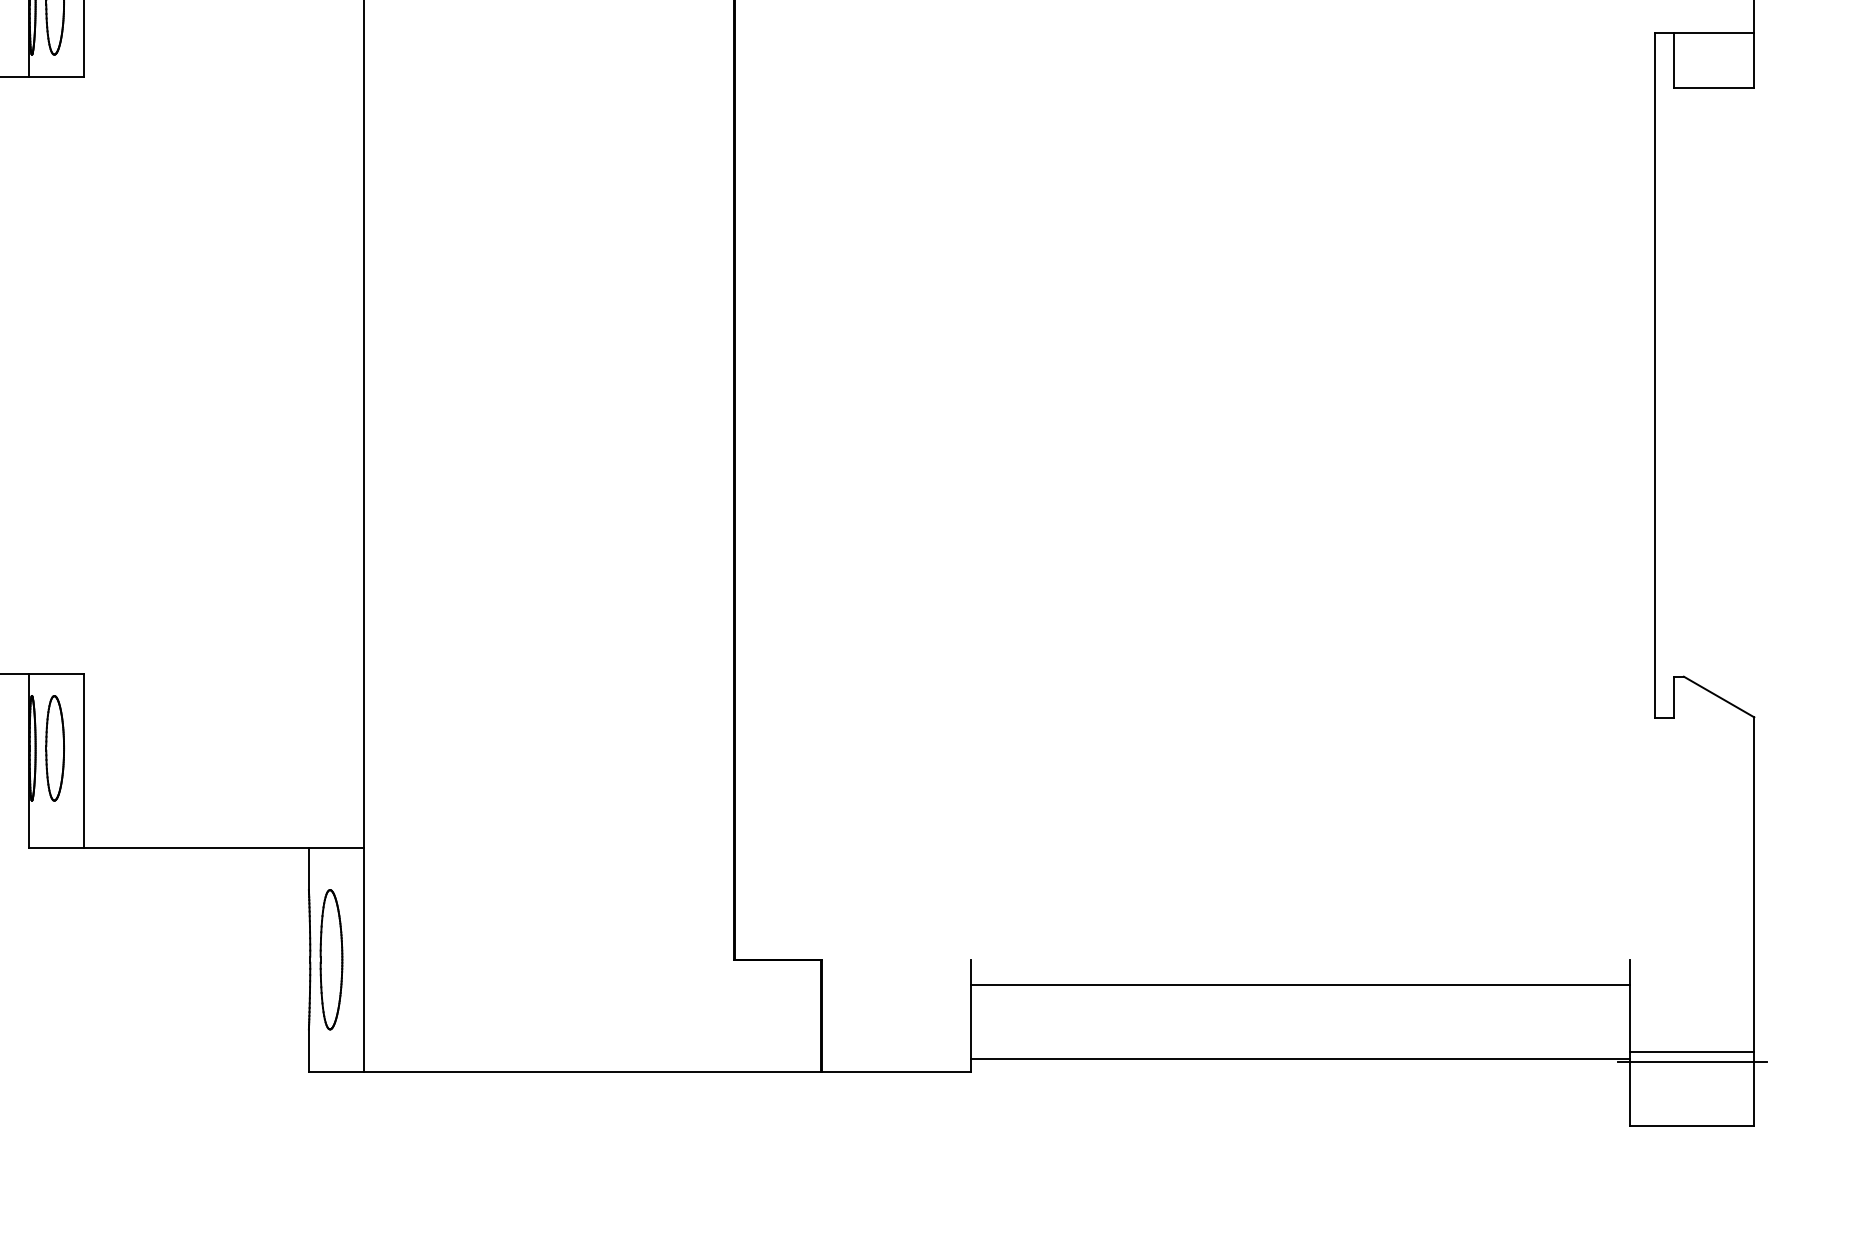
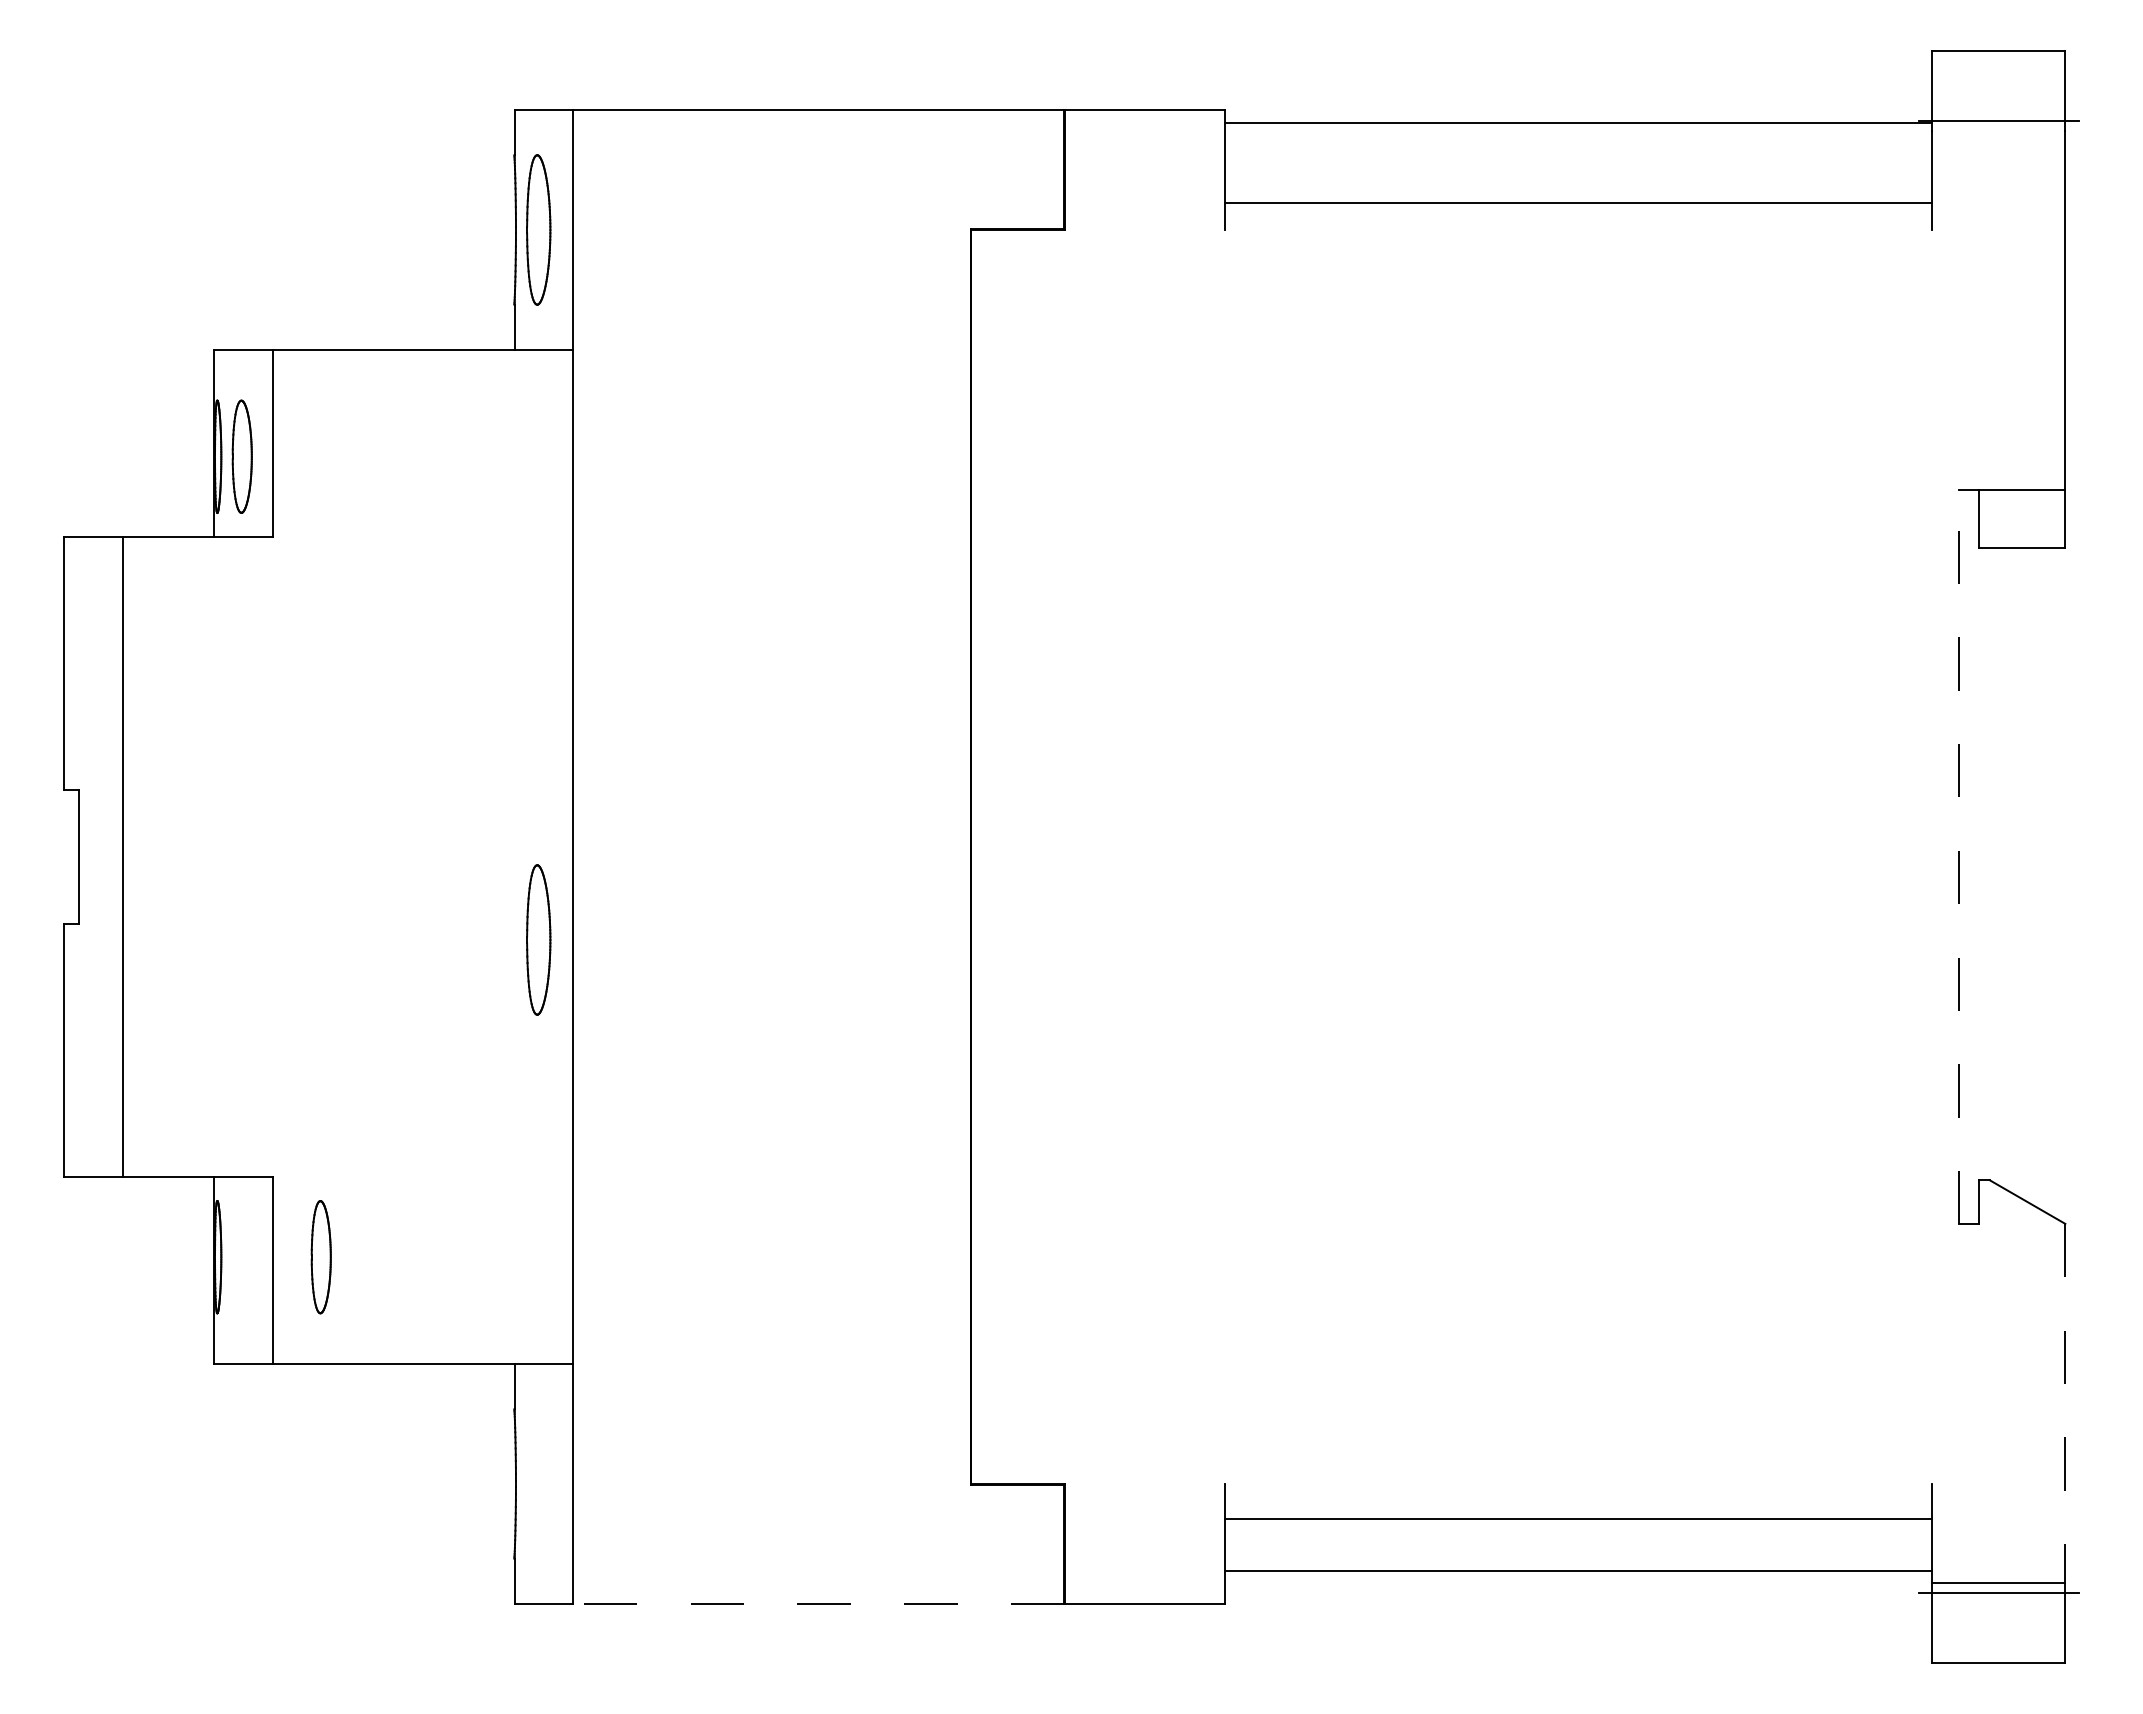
line: (1654, 374) -> (1958, 856), solid -> dashed
part: (54, 748) -> (320, 1257), moved
line: (1754, 884) -> (2065, 1403), solid -> dashed
part: (331, 959) -> (538, 939), moved
line: (1299, 984) -> (1577, 1570), moved
line: (1299, 1059) -> (1577, 1518), moved
line: (592, 1072) -> (818, 1604), solid -> dashed

